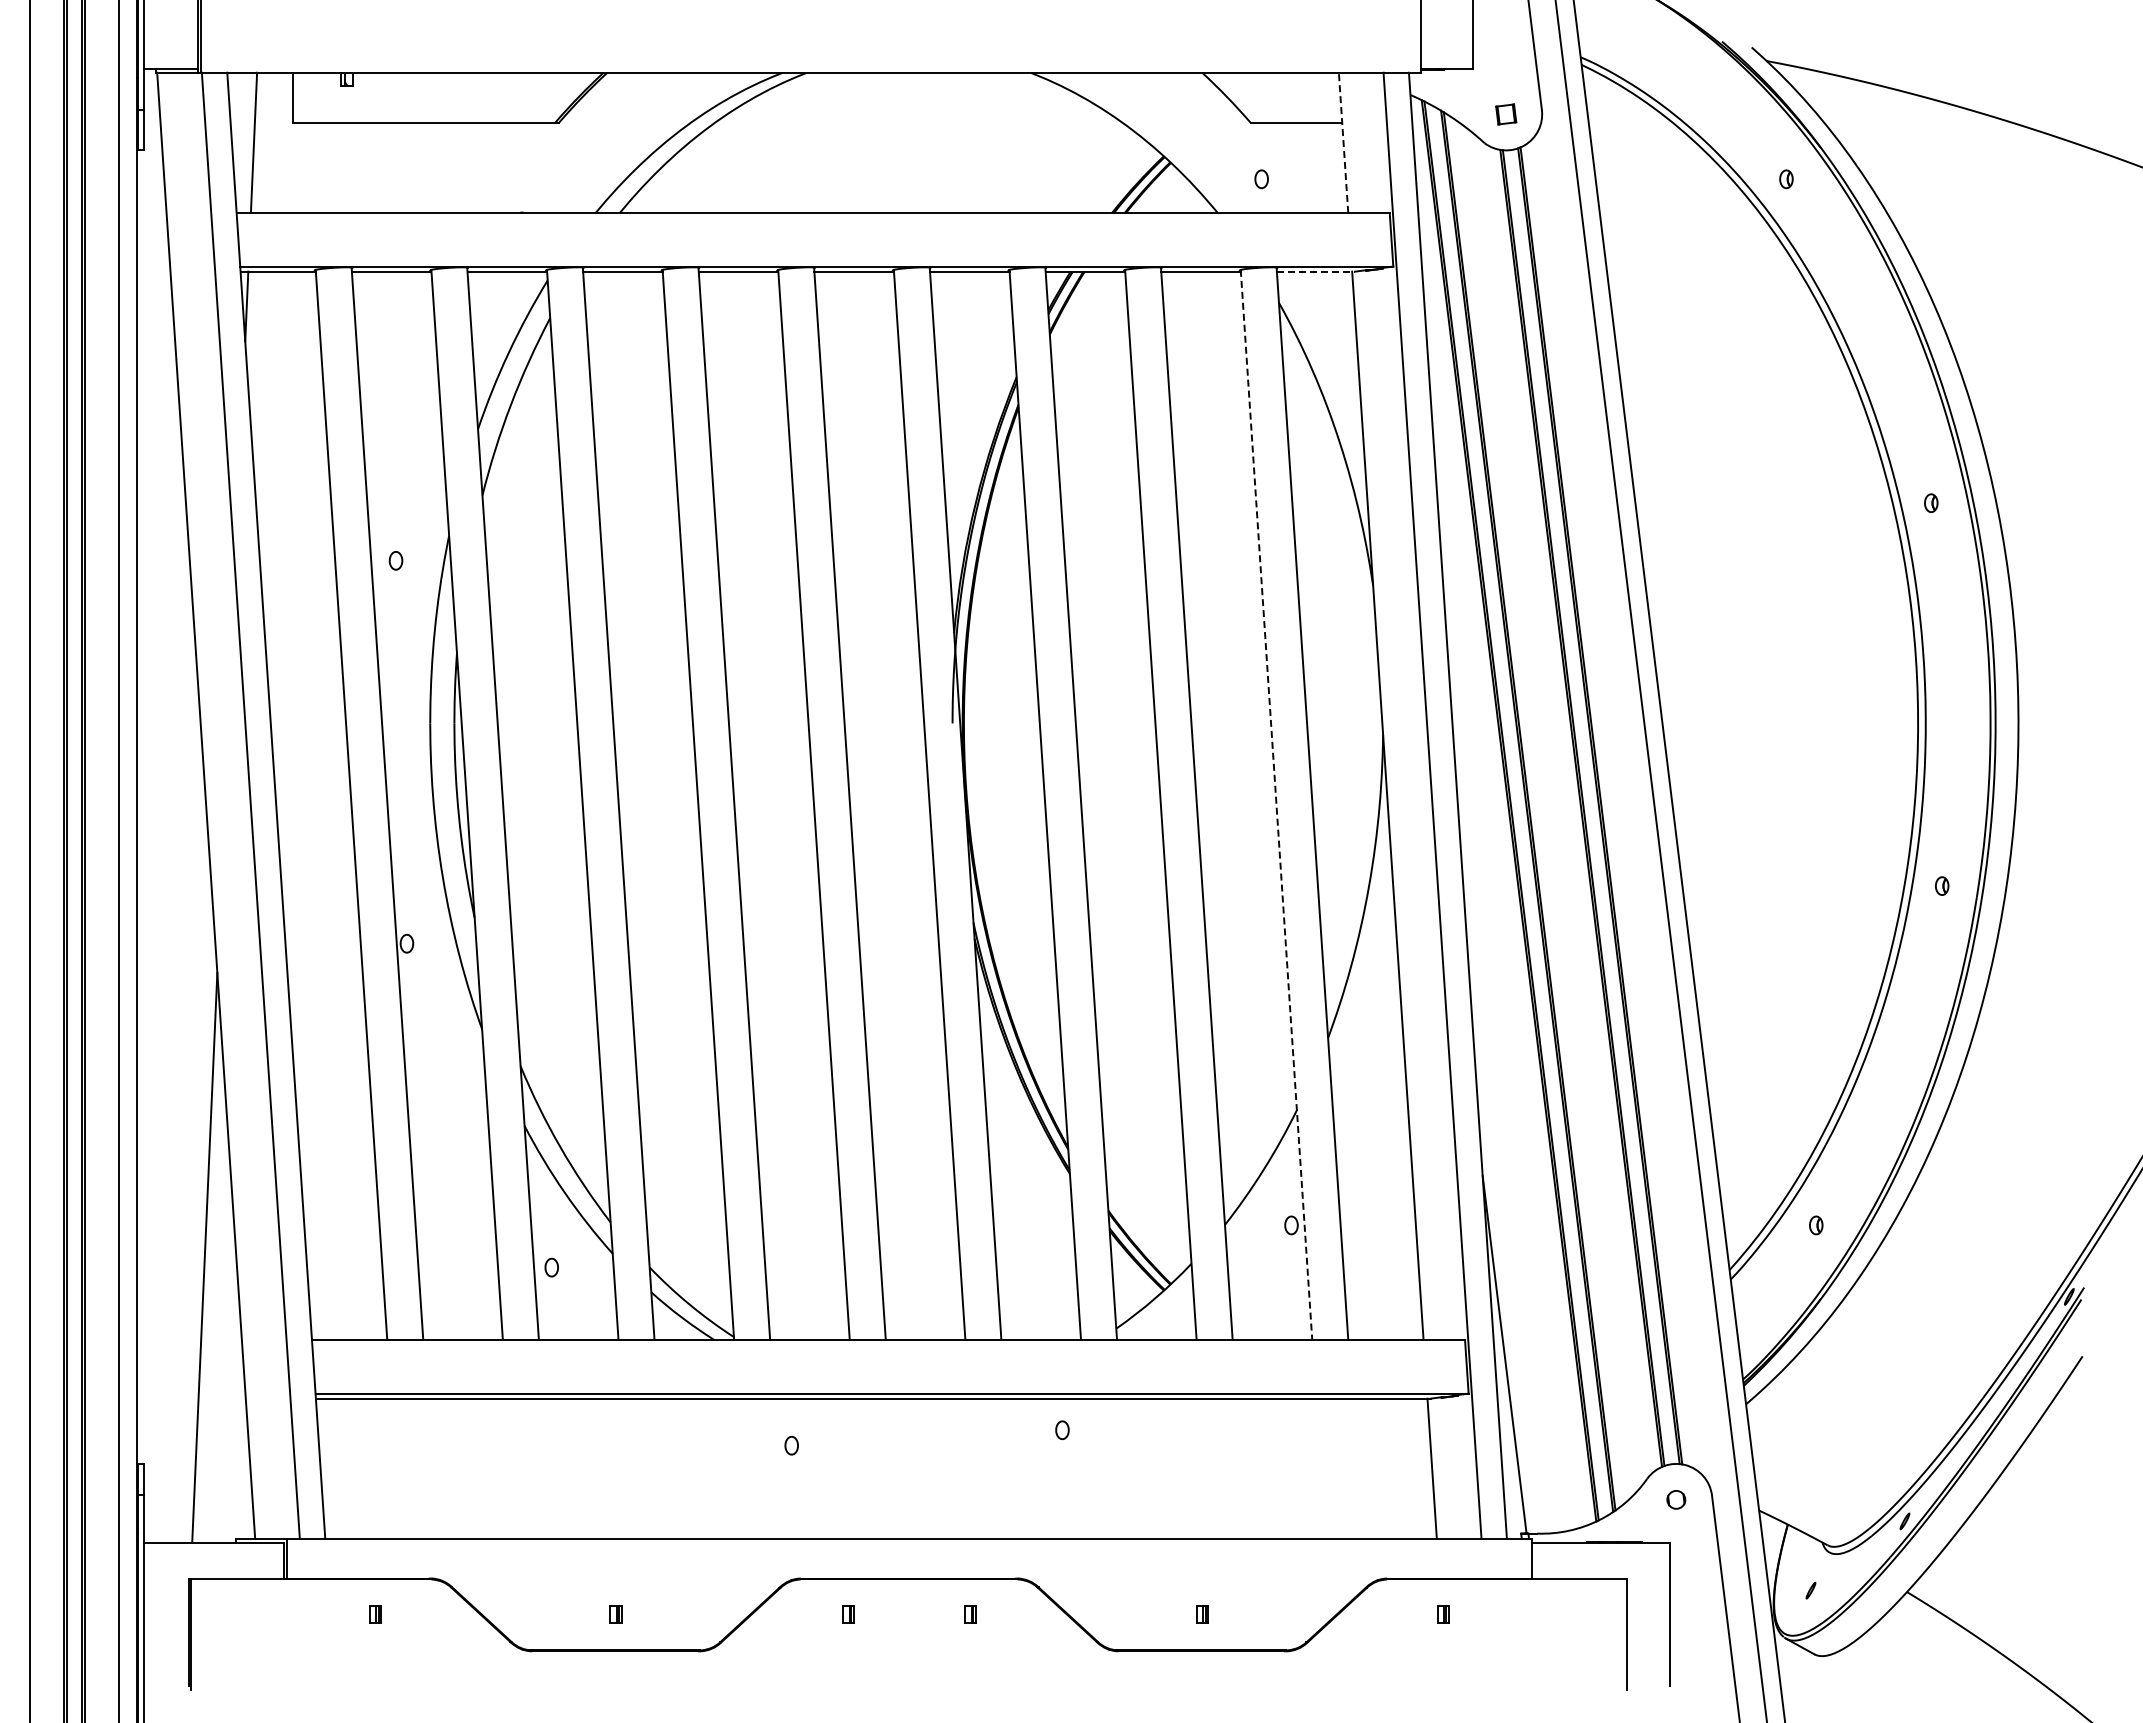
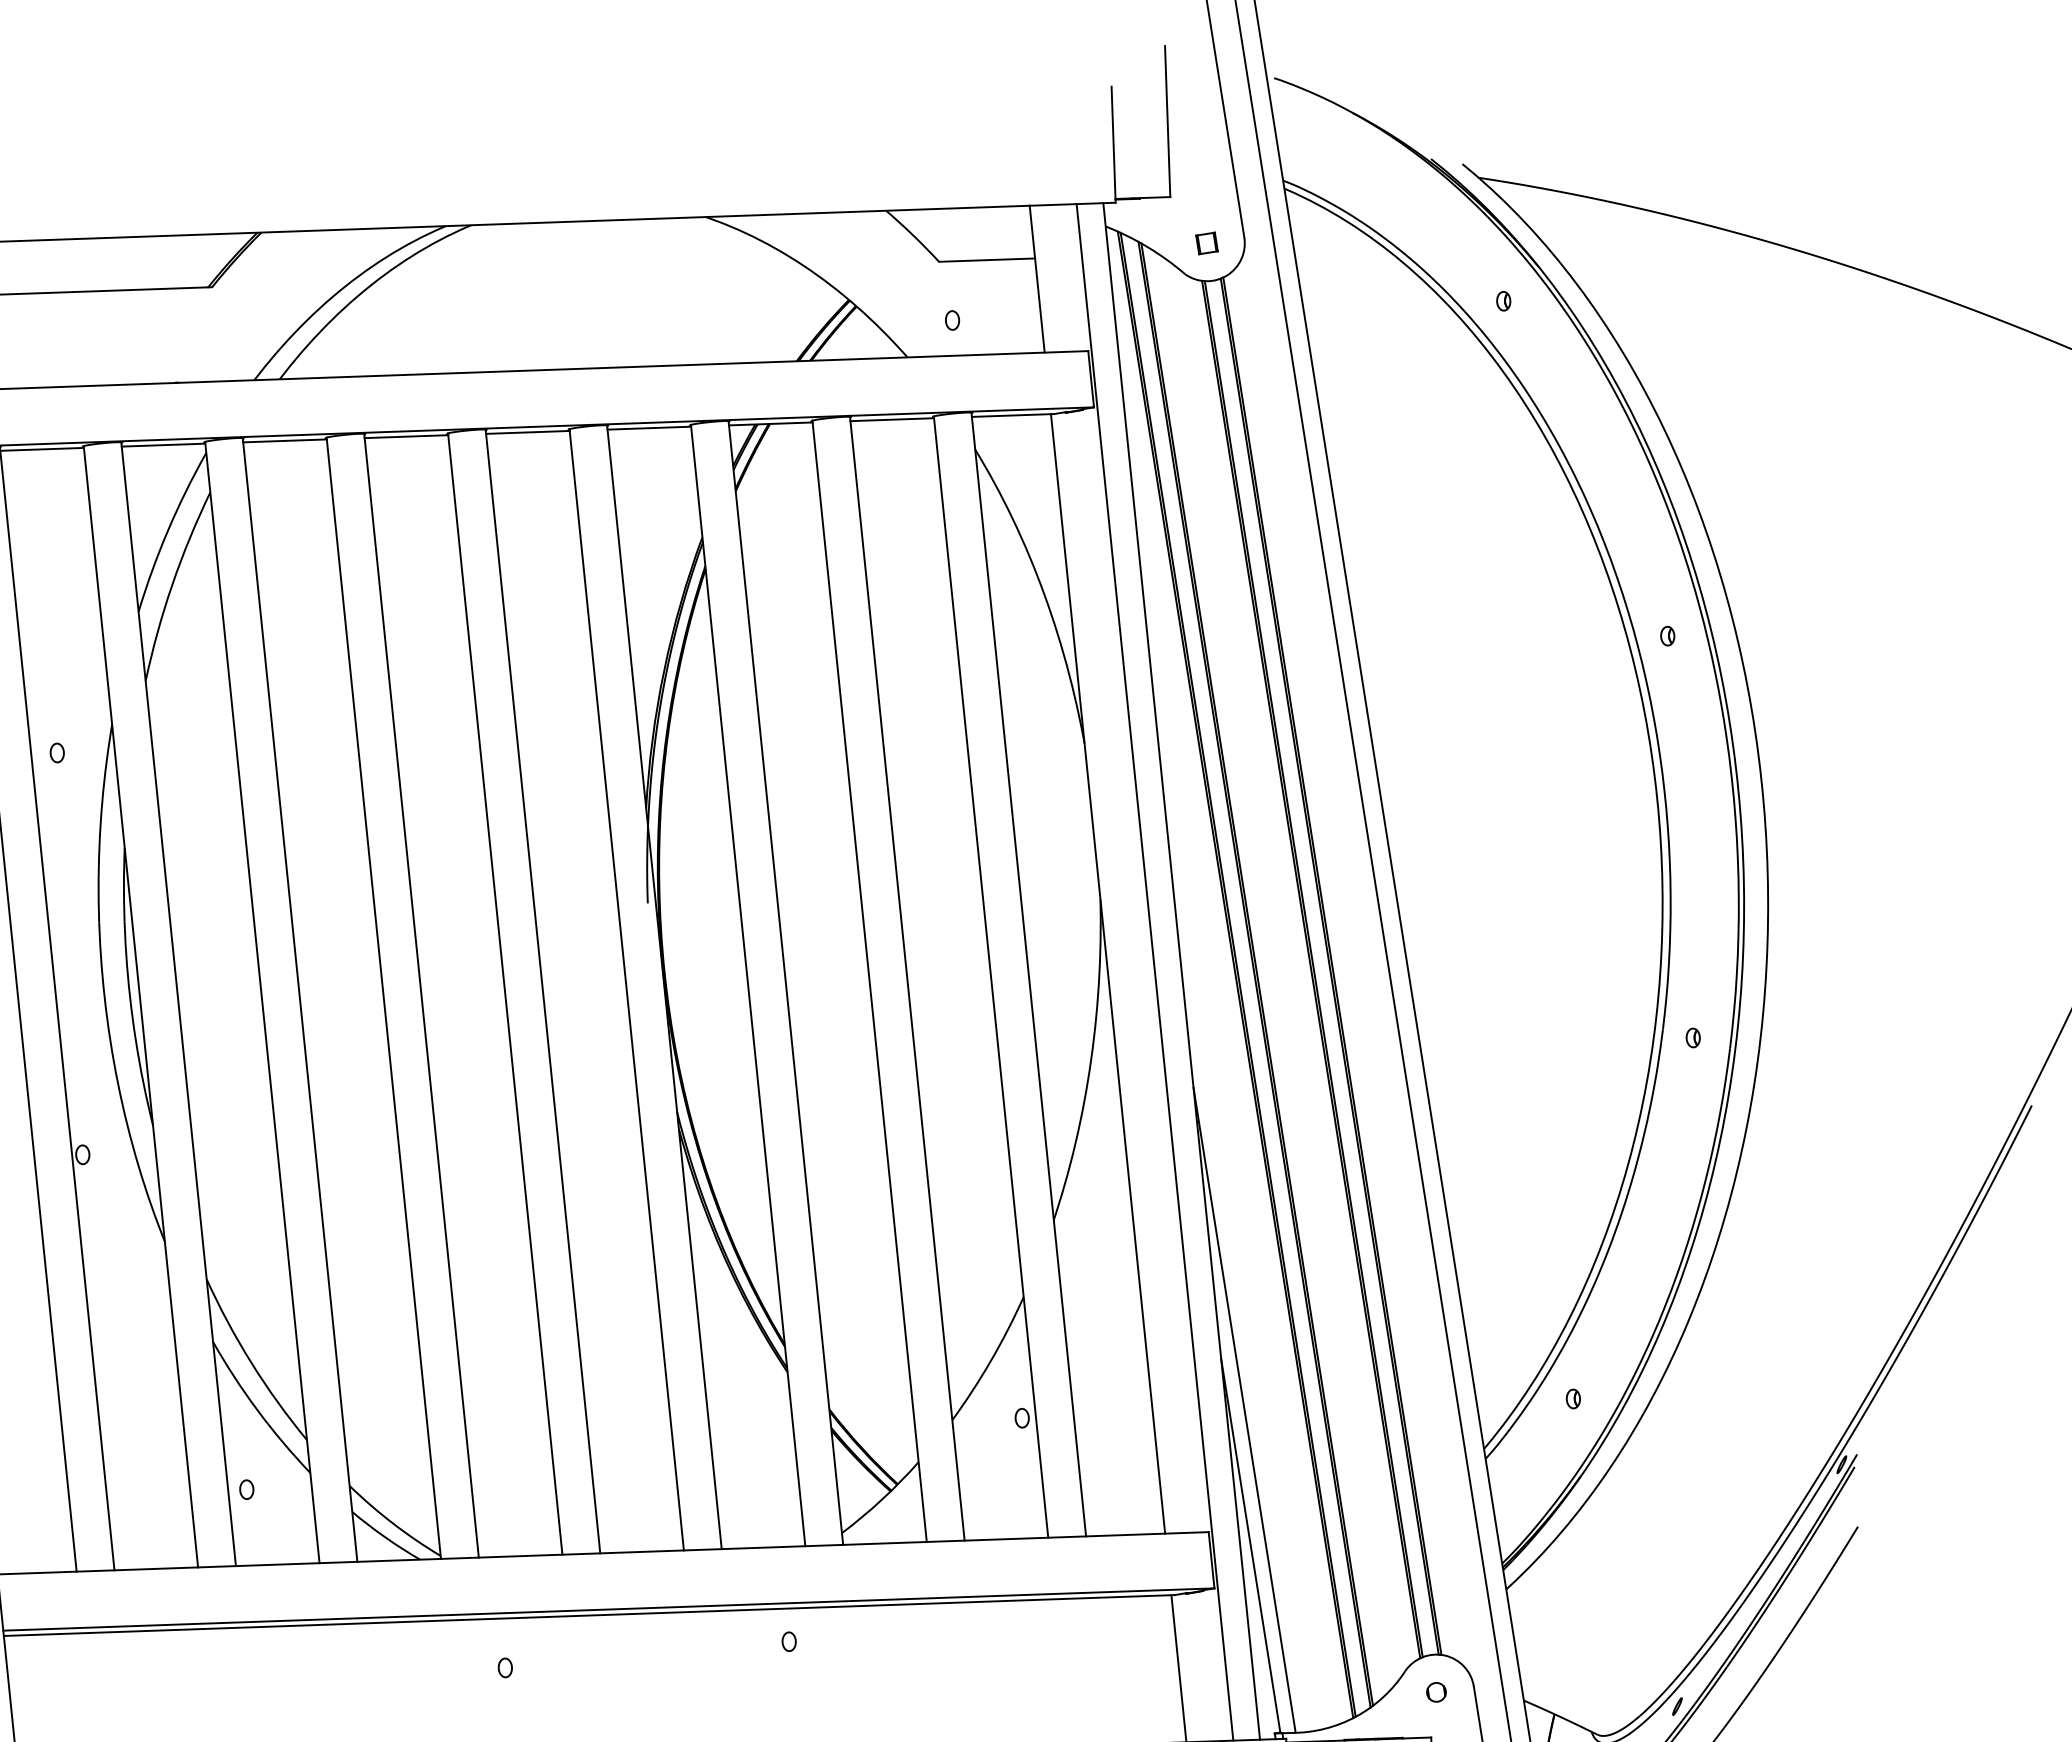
line: (1343, 142) -> (1037, 278), dashed -> solid
line: (1316, 271) -> (1013, 415), dashed -> solid
line: (1276, 805) -> (991, 977), dashed -> solid
line: (1503, 1225) -> (1244, 1410), added

